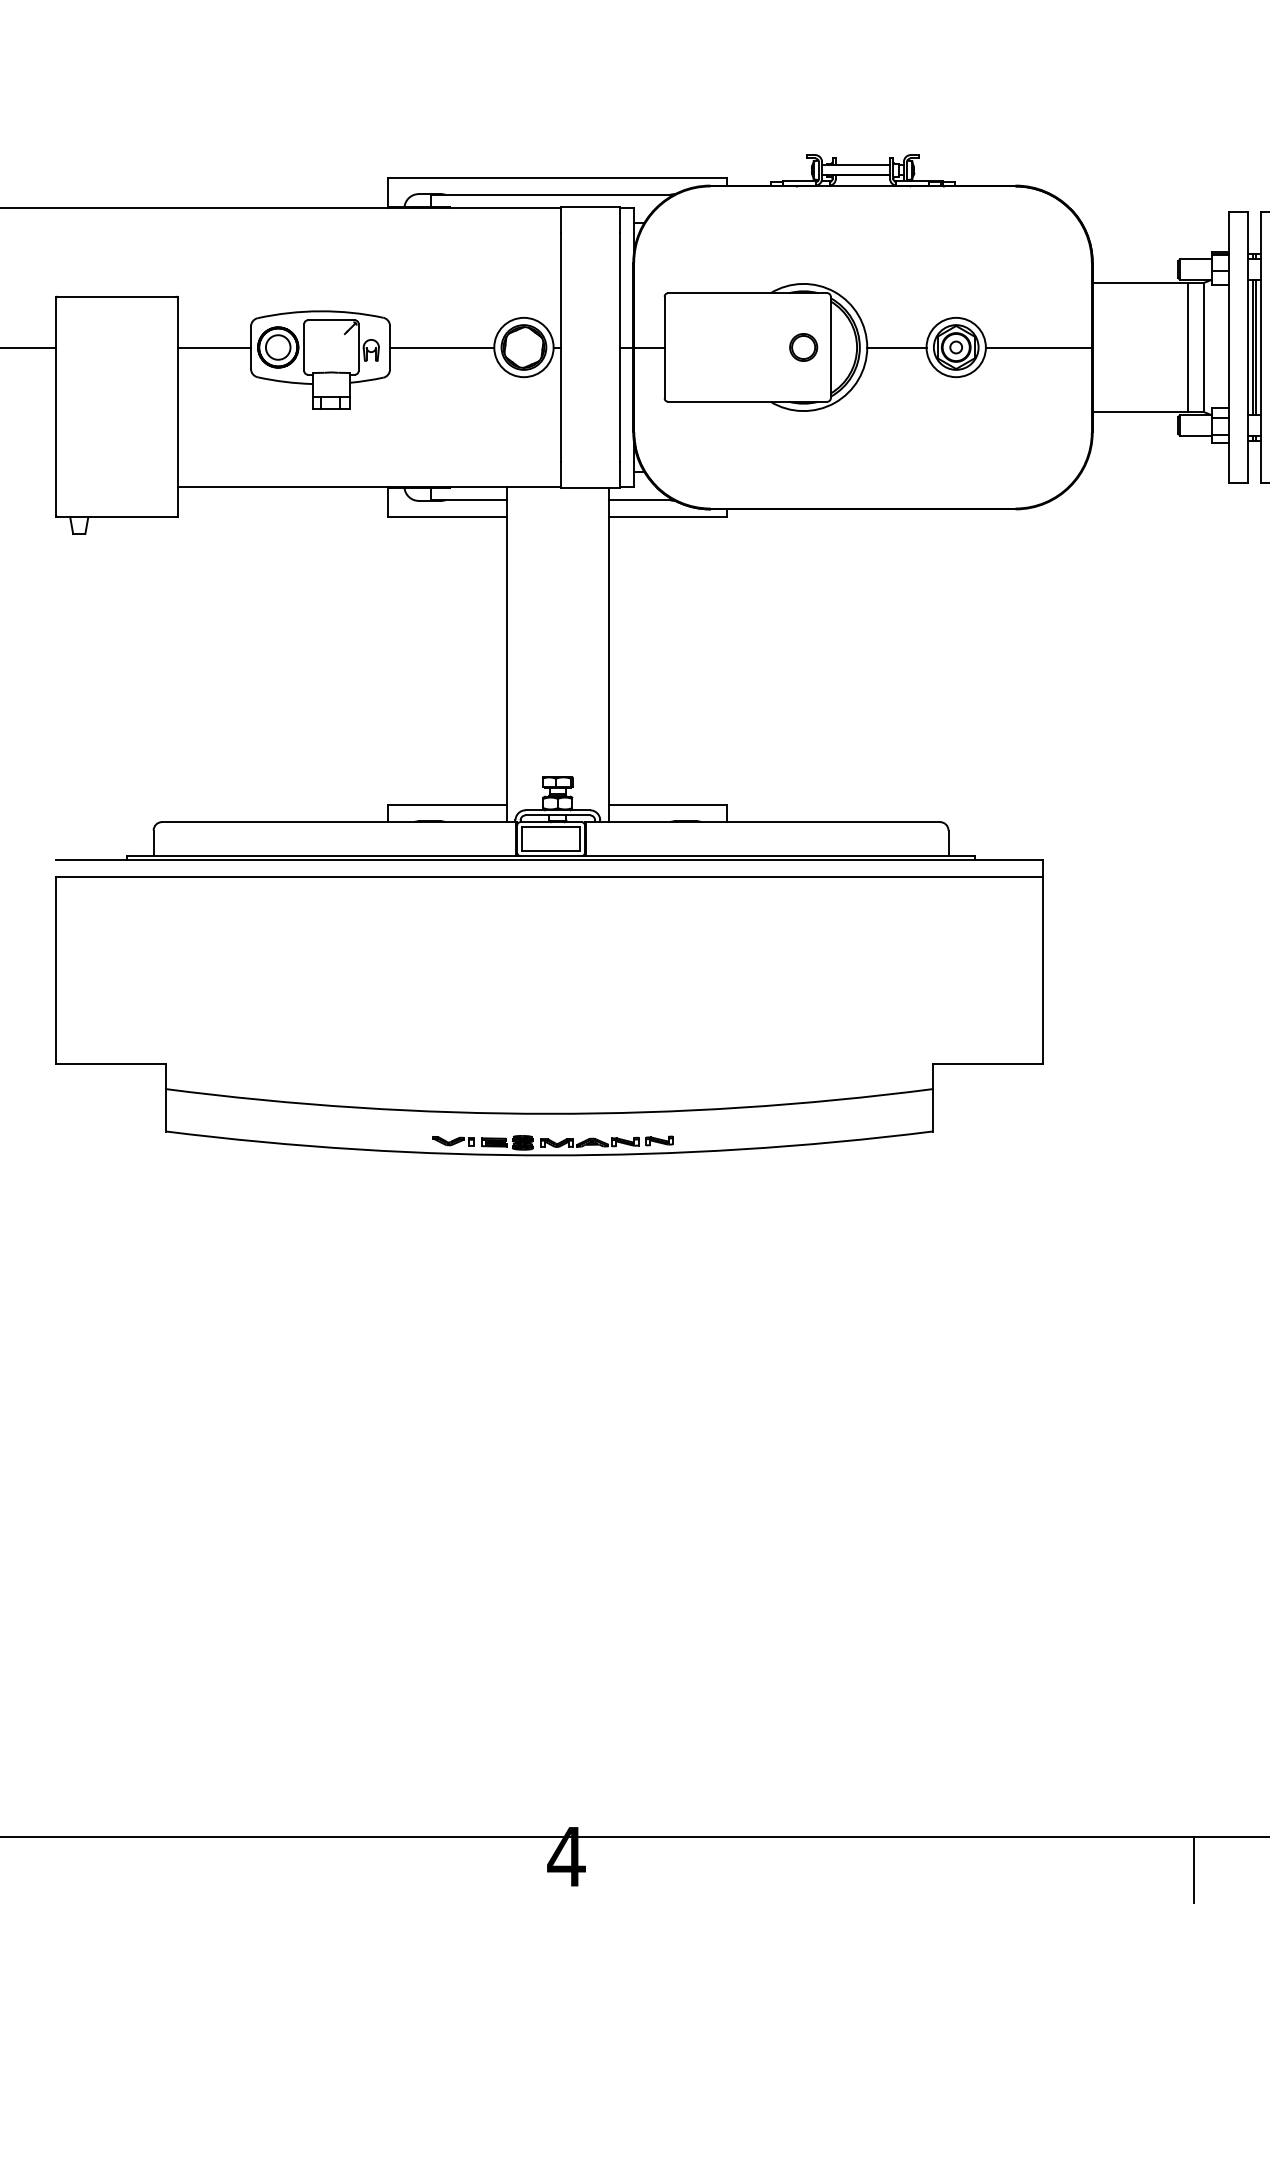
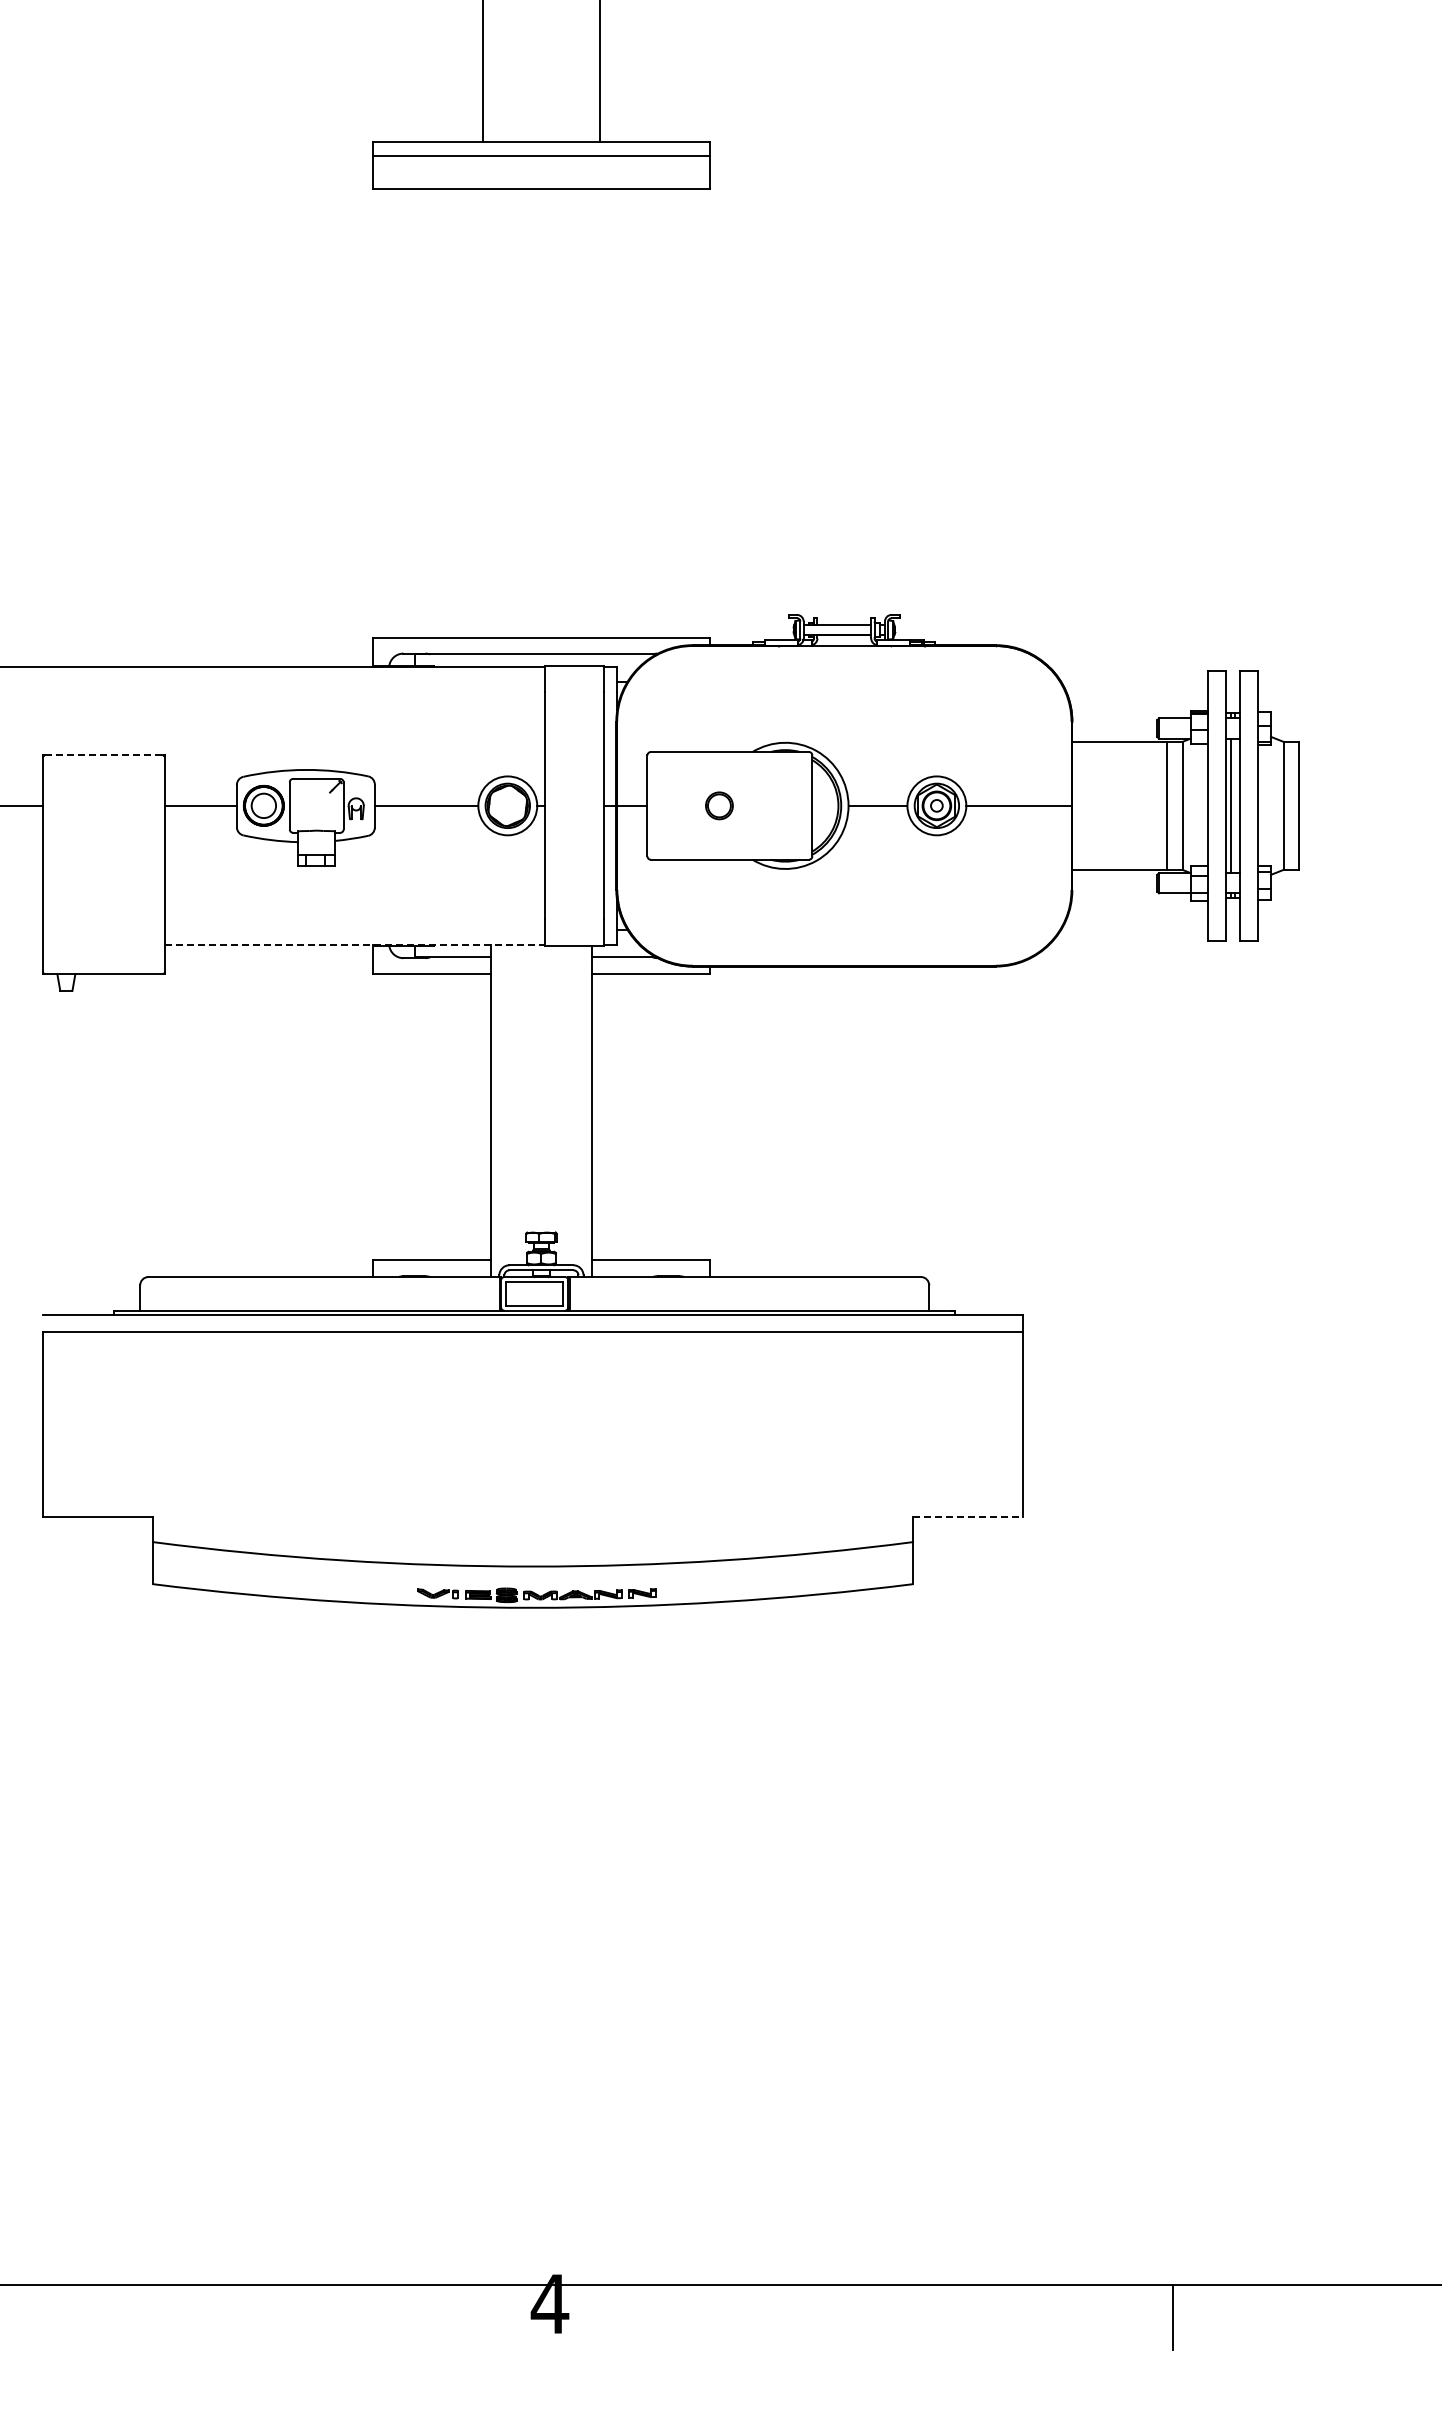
line: (116, 296) -> (103, 755), solid -> dashed
part: (803, 347) -> (719, 805), moved
line: (1256, 347) -> (1234, 805), removed
line: (370, 487) -> (355, 944), solid -> dashed
line: (988, 1063) -> (968, 1516), solid -> dashed

